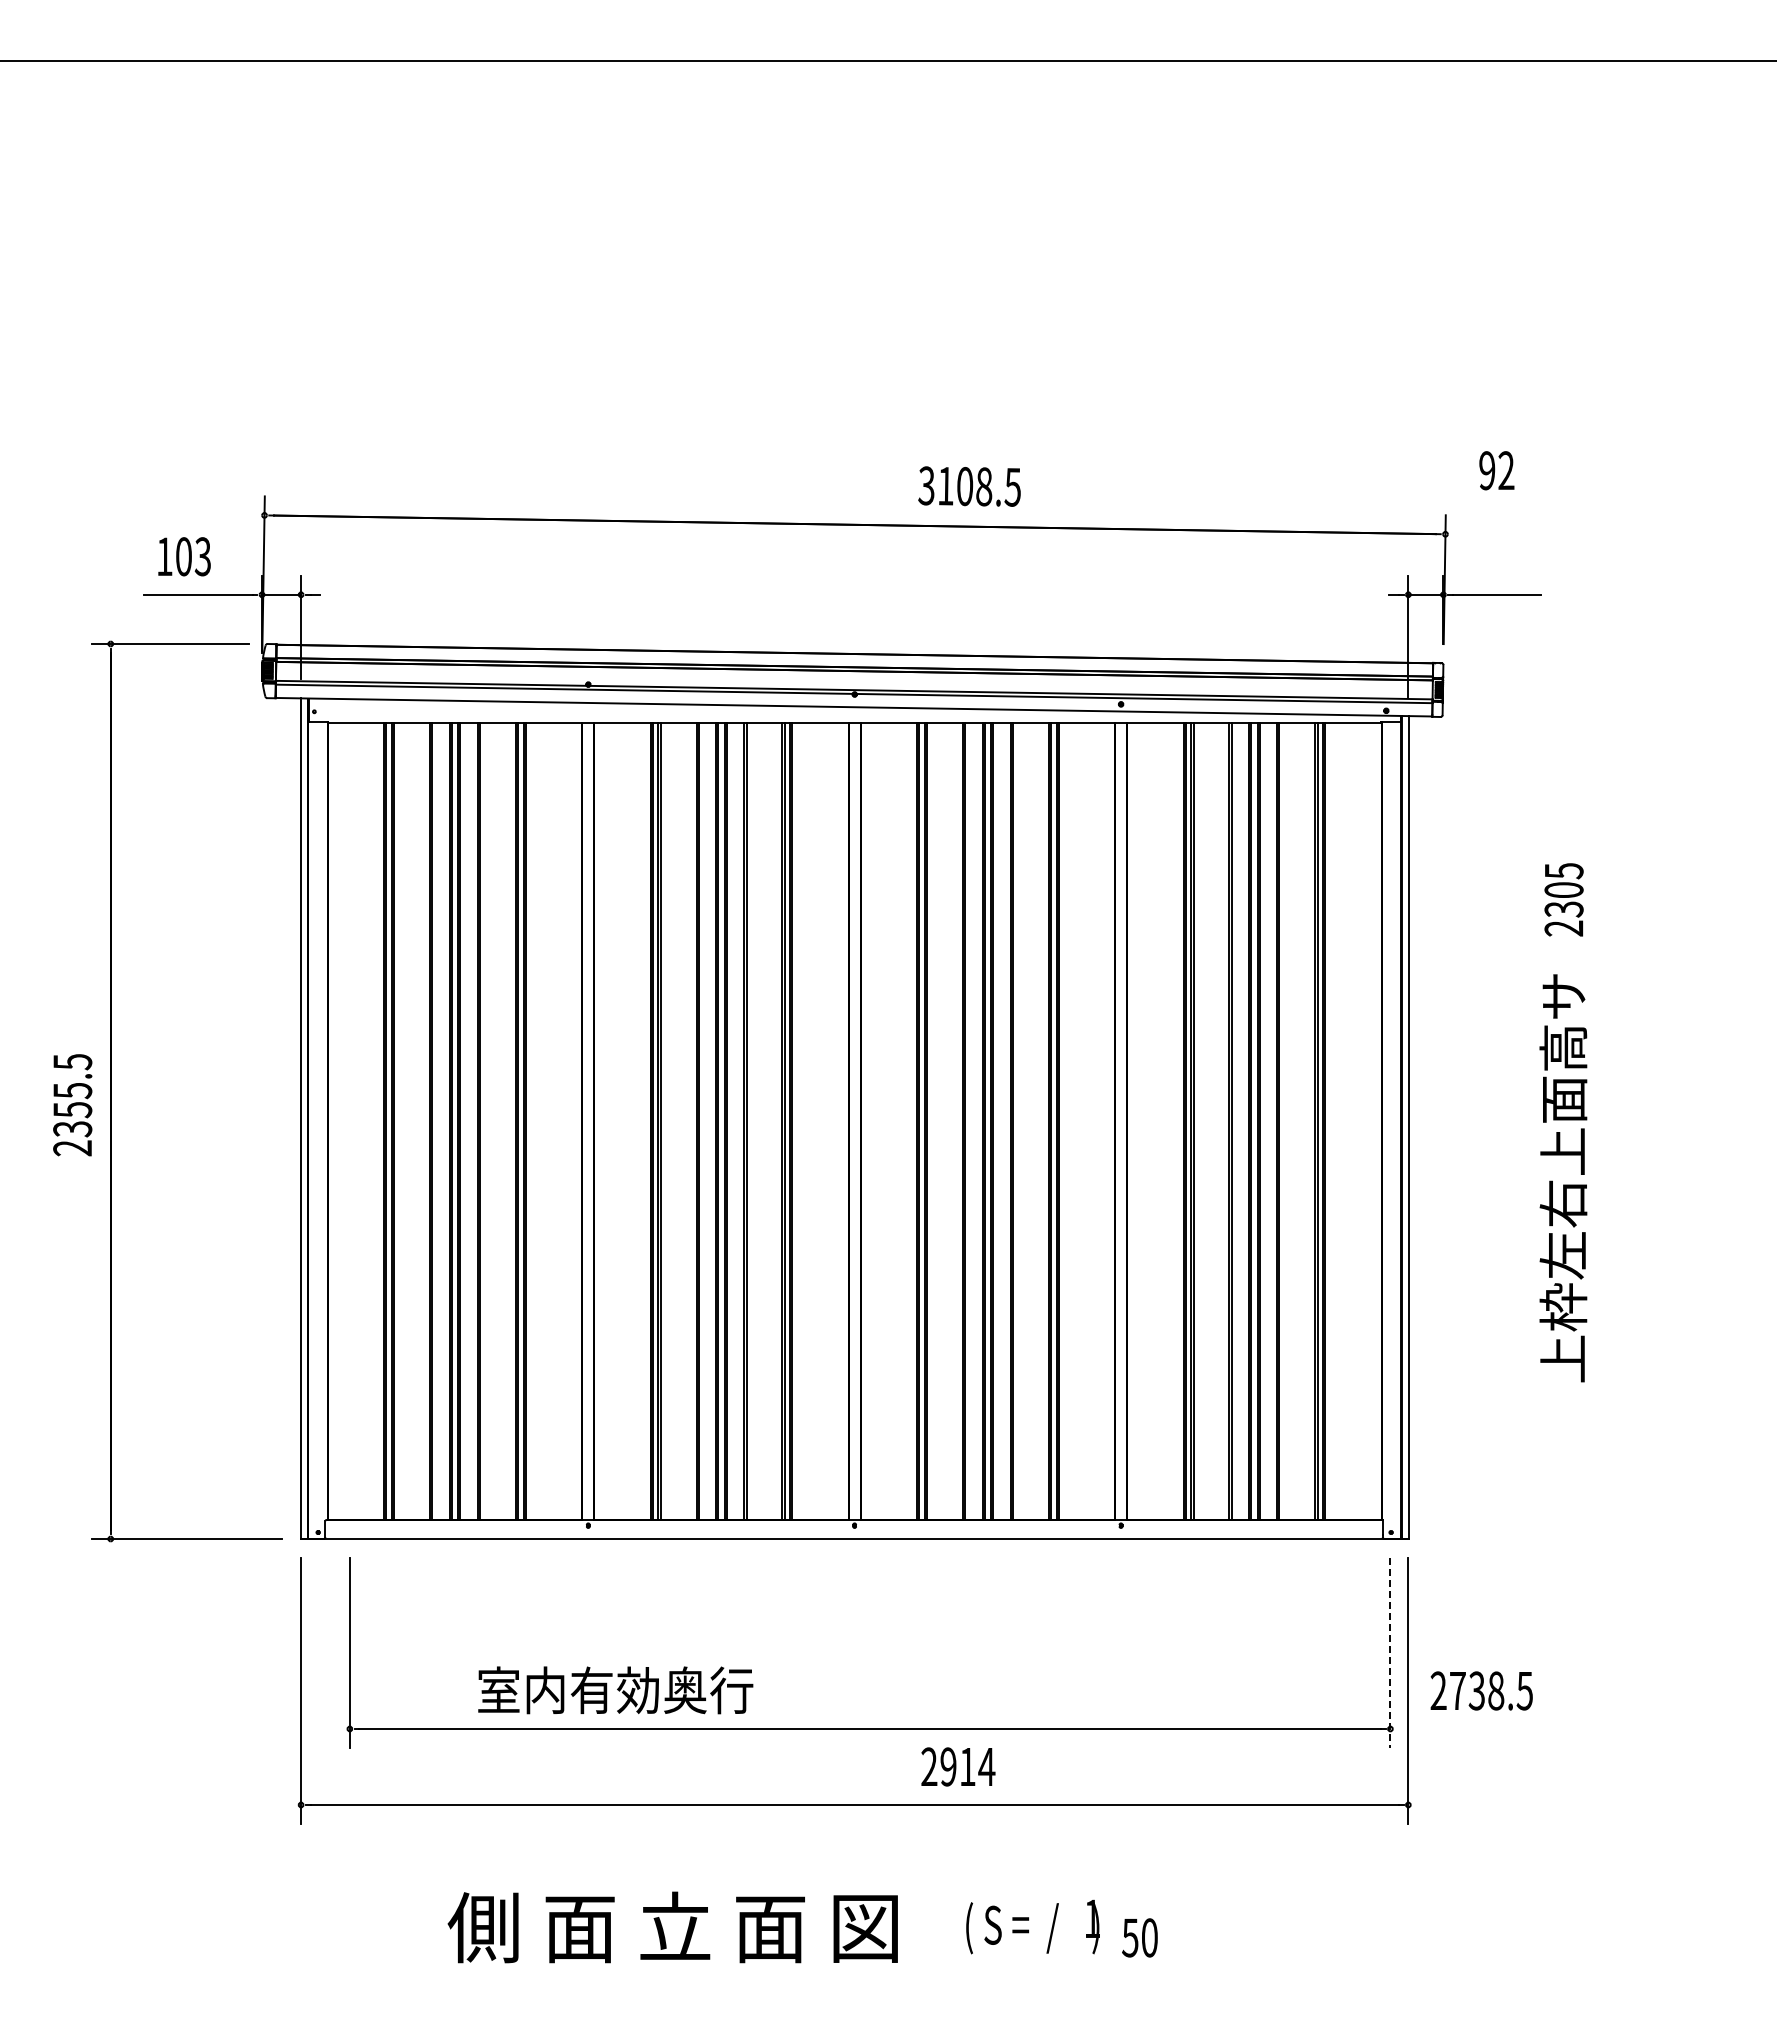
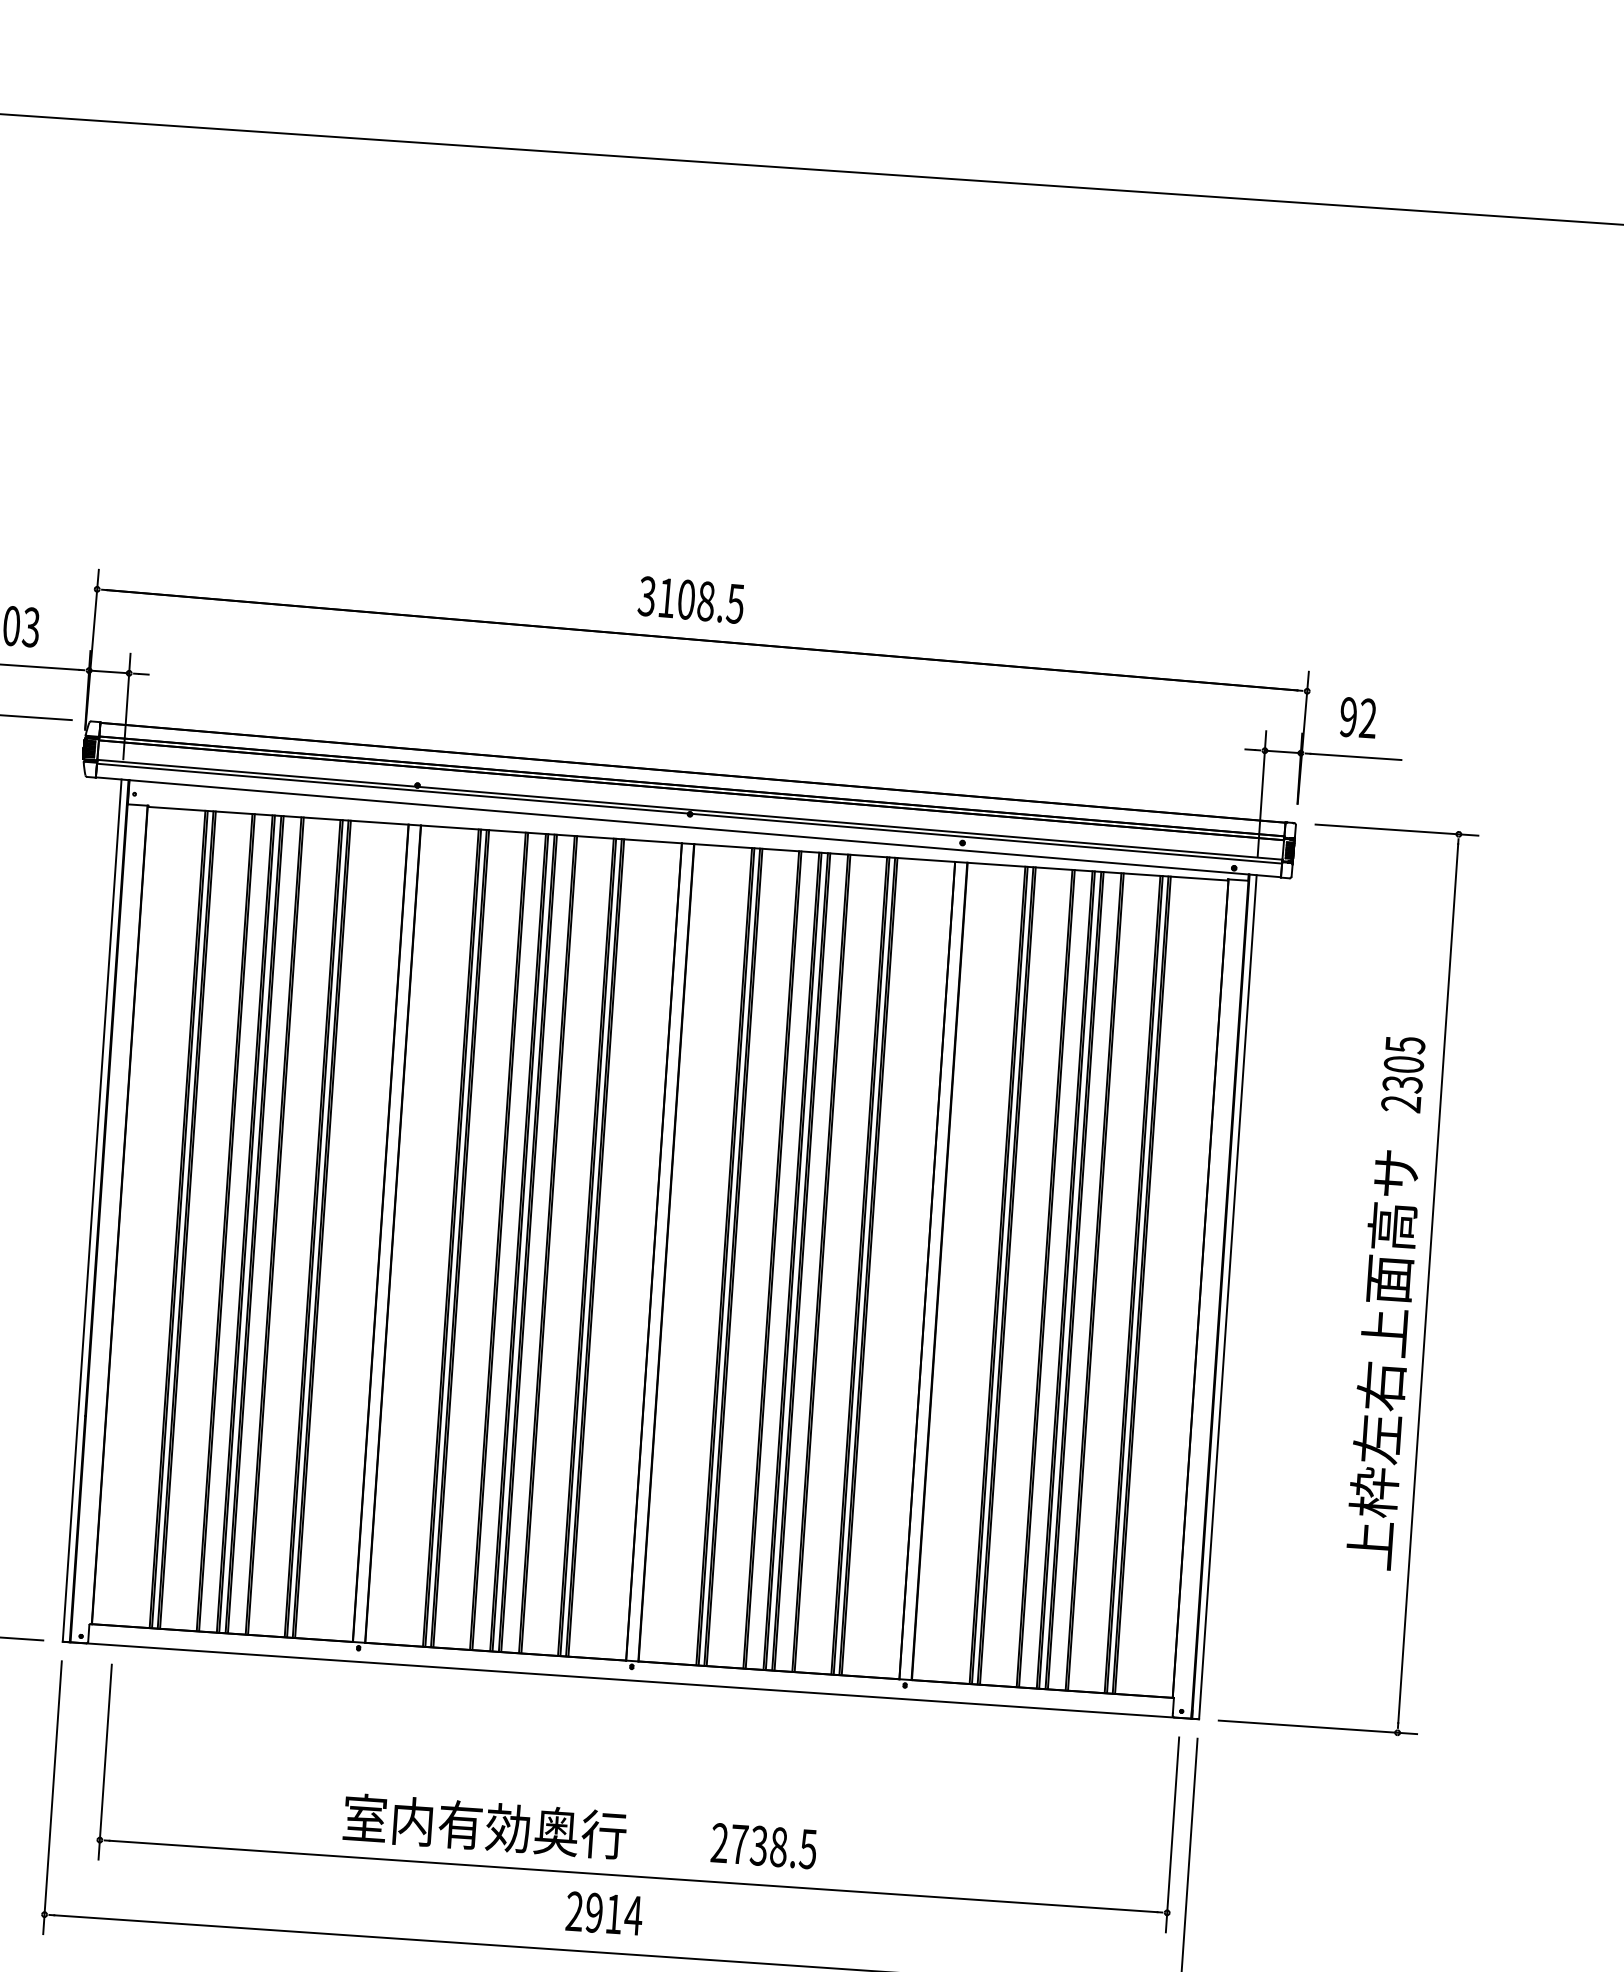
text: (1496, 470) -> (1357, 717), moved
text: (969, 486) -> (691, 600), moved
part: (1601, 1100) -> (1427, 1282), added
line: (1390, 1653) -> (1172, 1835), dashed -> solid
text: (615, 1690) -> (484, 1826), moved
text: (1481, 1690) -> (763, 1845), moved
text: (958, 1766) -> (604, 1913), moved

